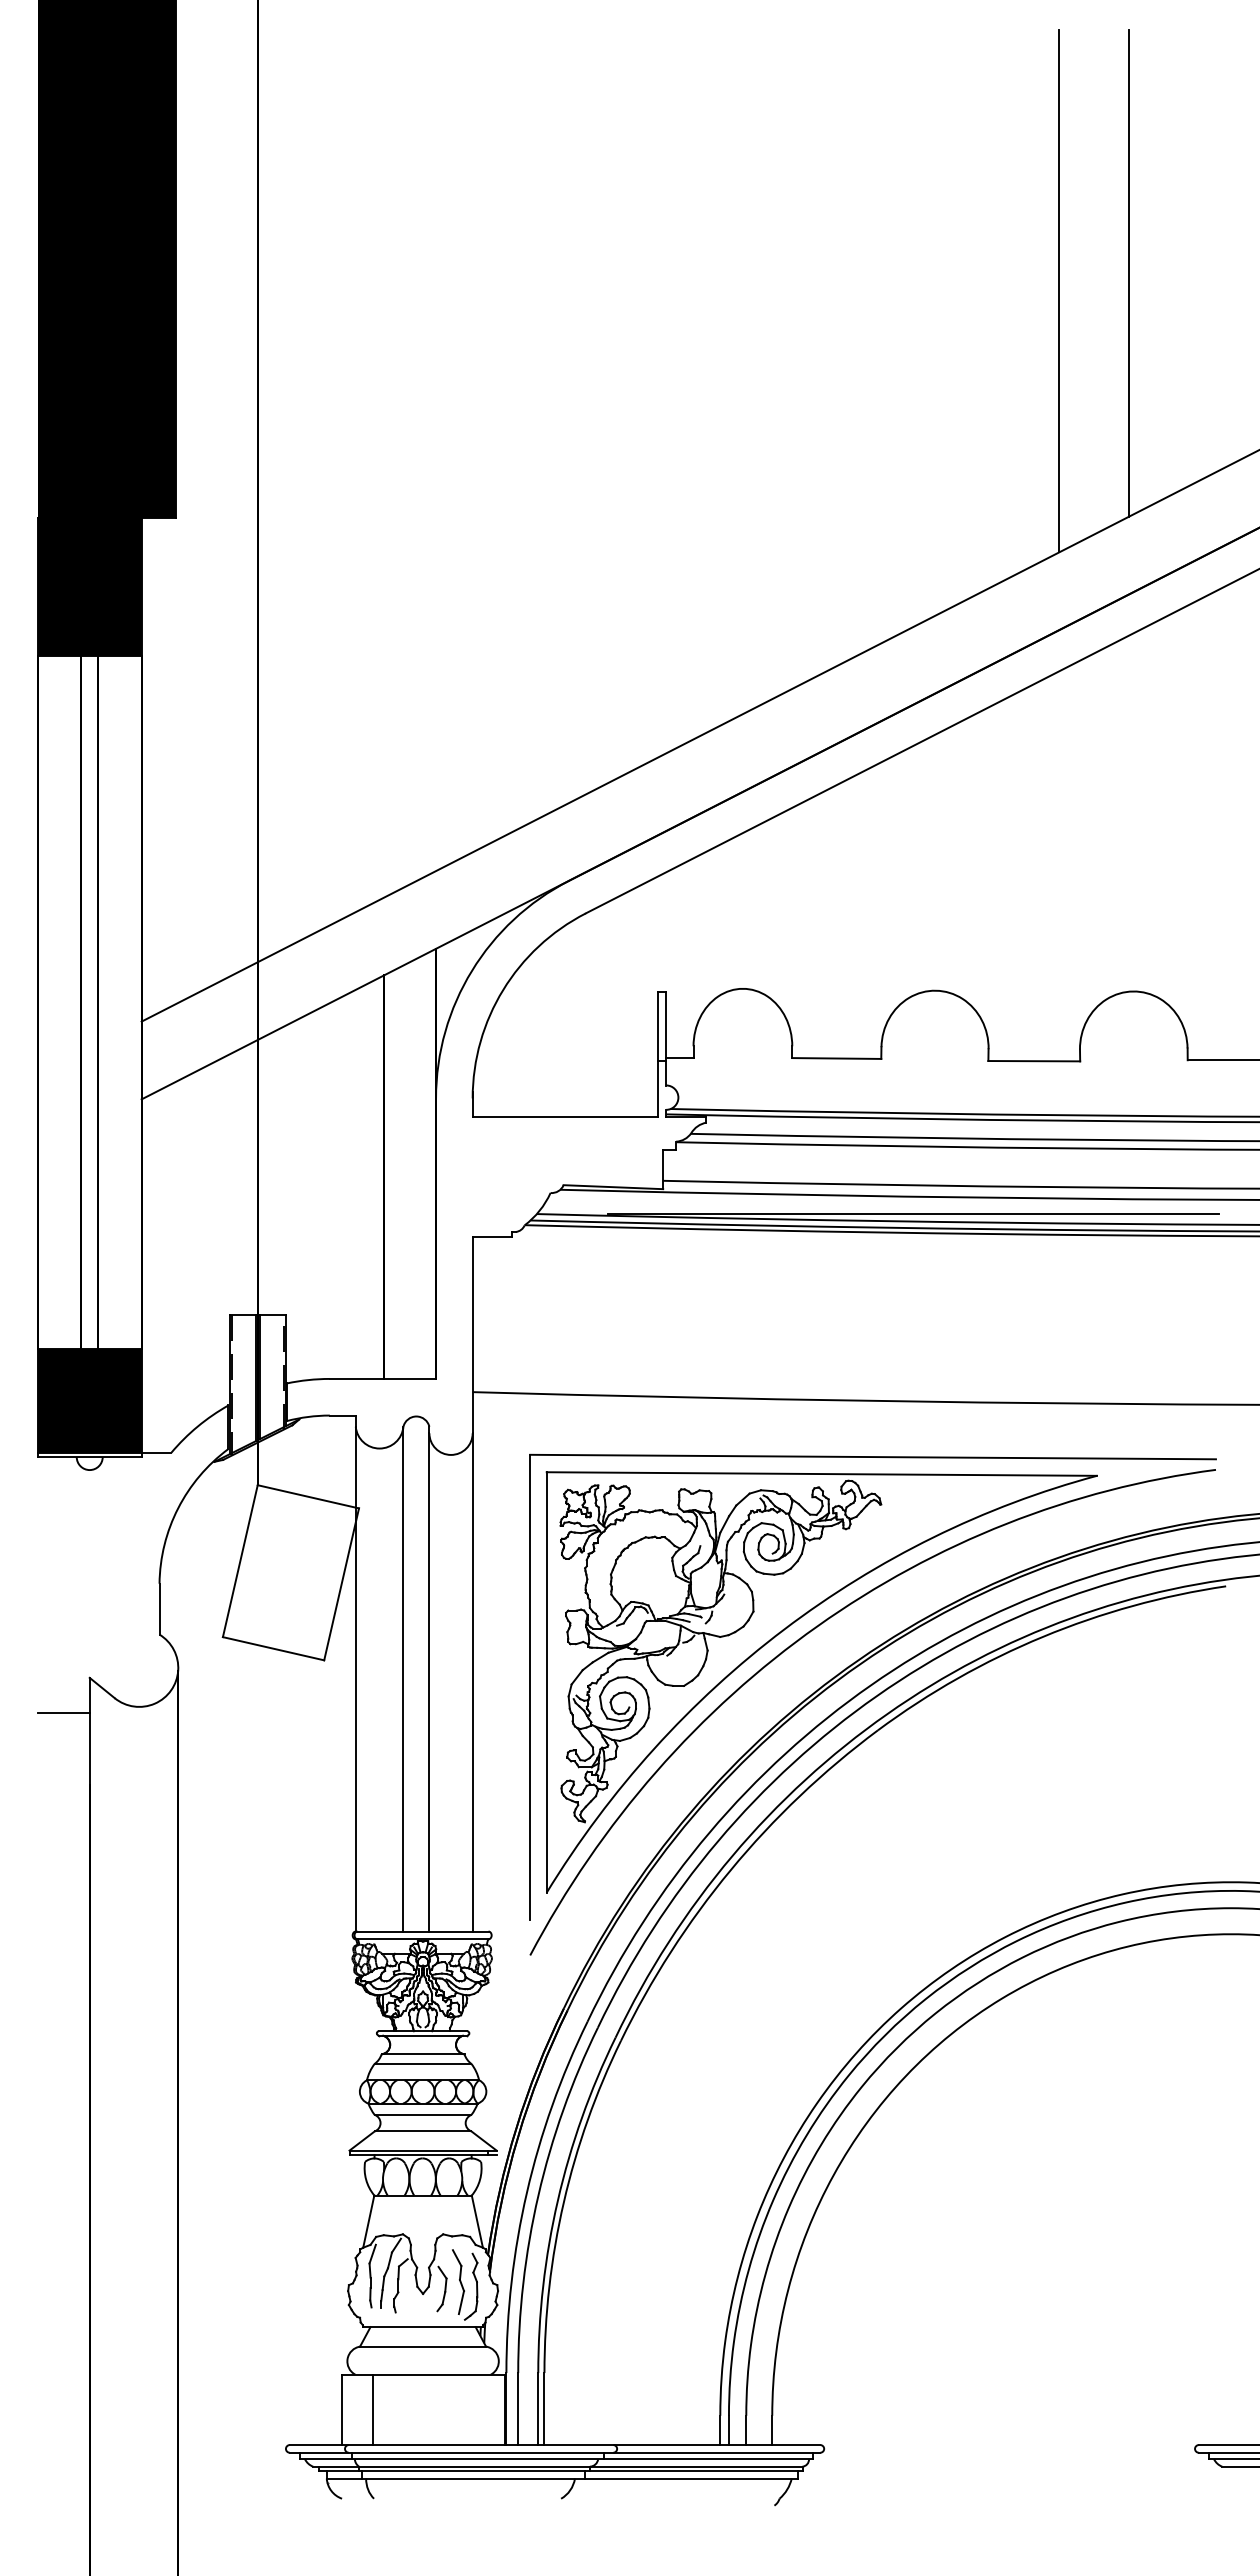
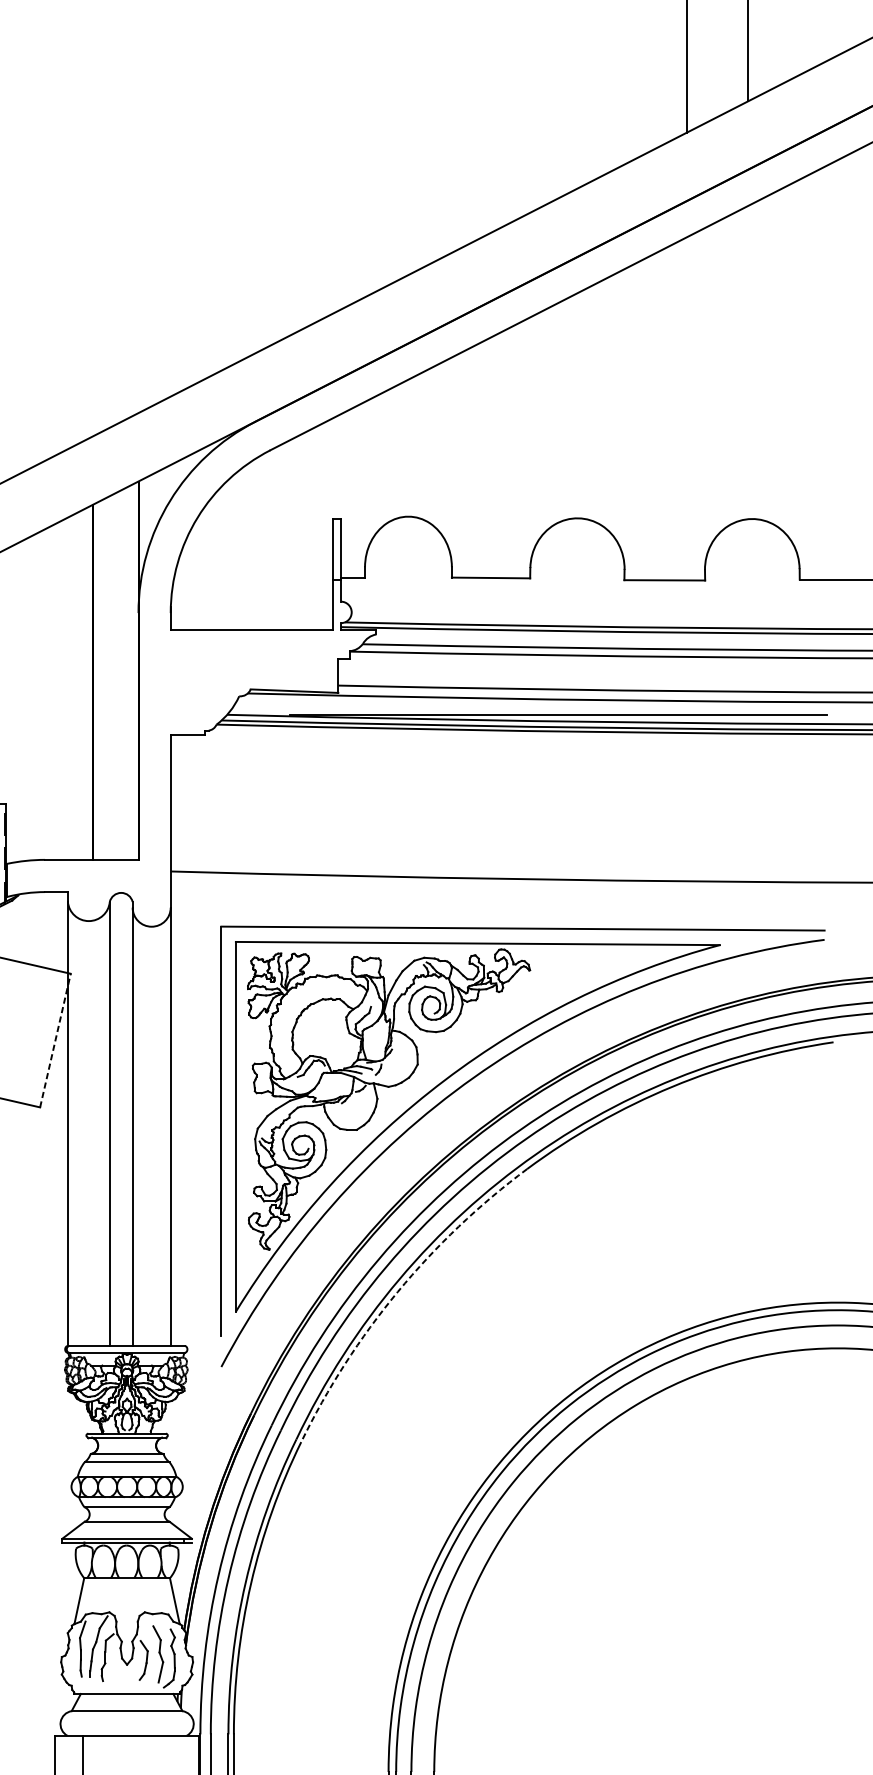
line: (341, 1584) -> (55, 1040), solid -> dashed
arc: (730, 1870) -> (397, 1292), solid -> dashed

